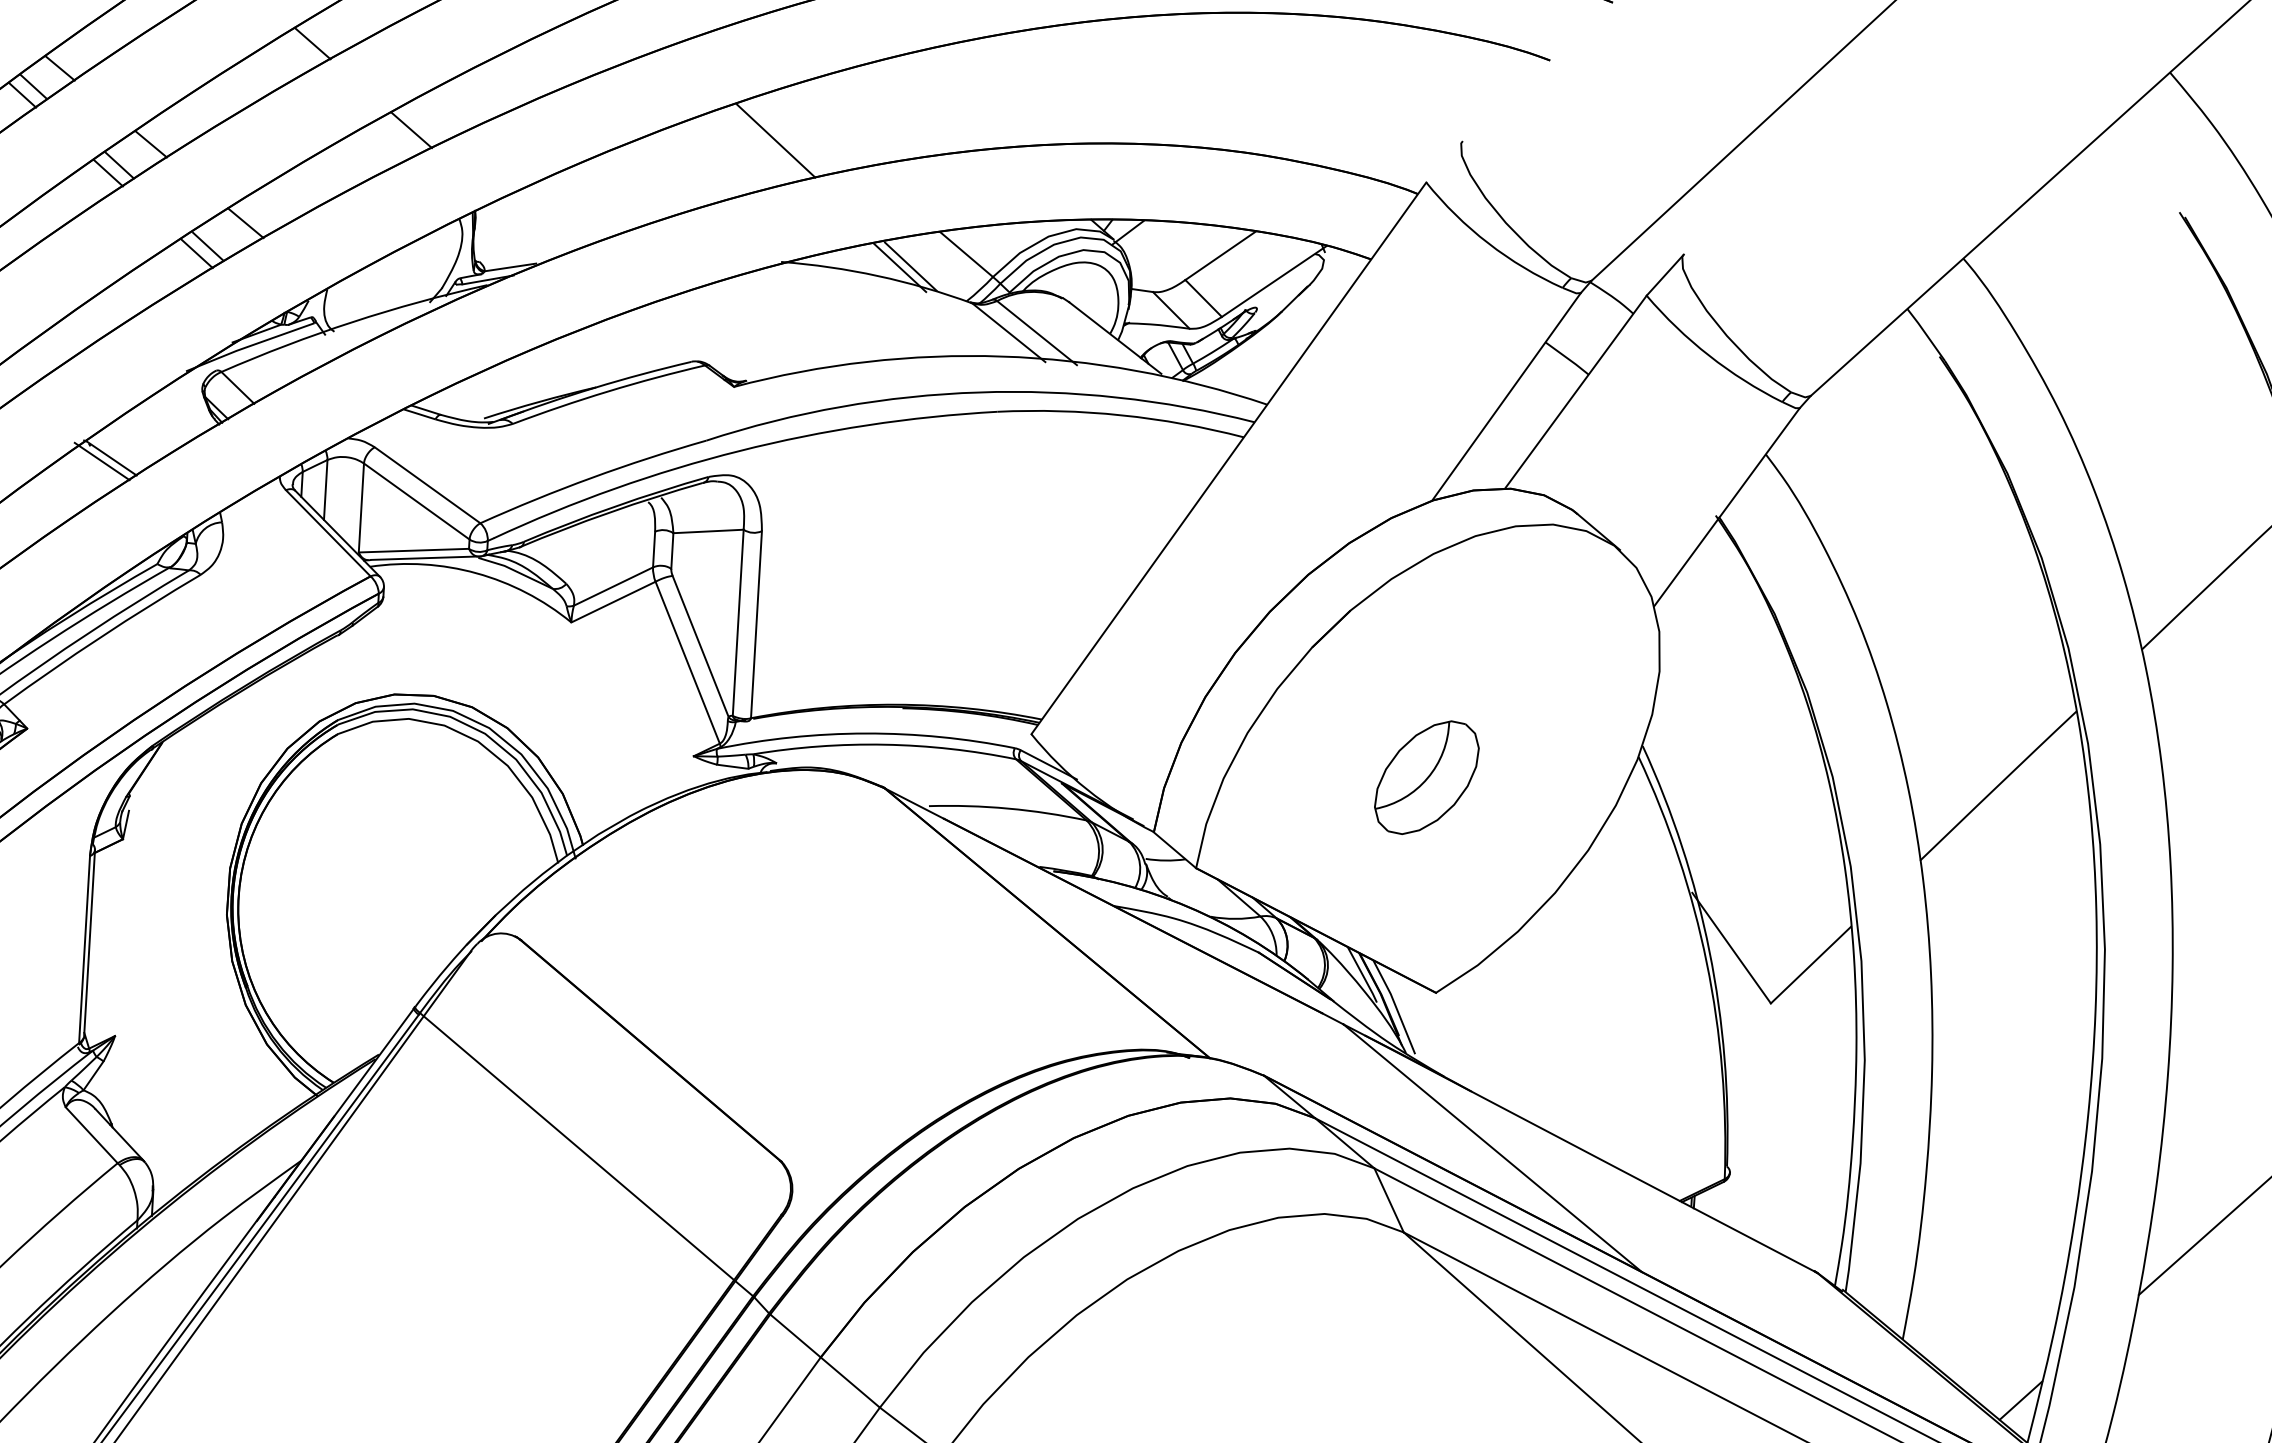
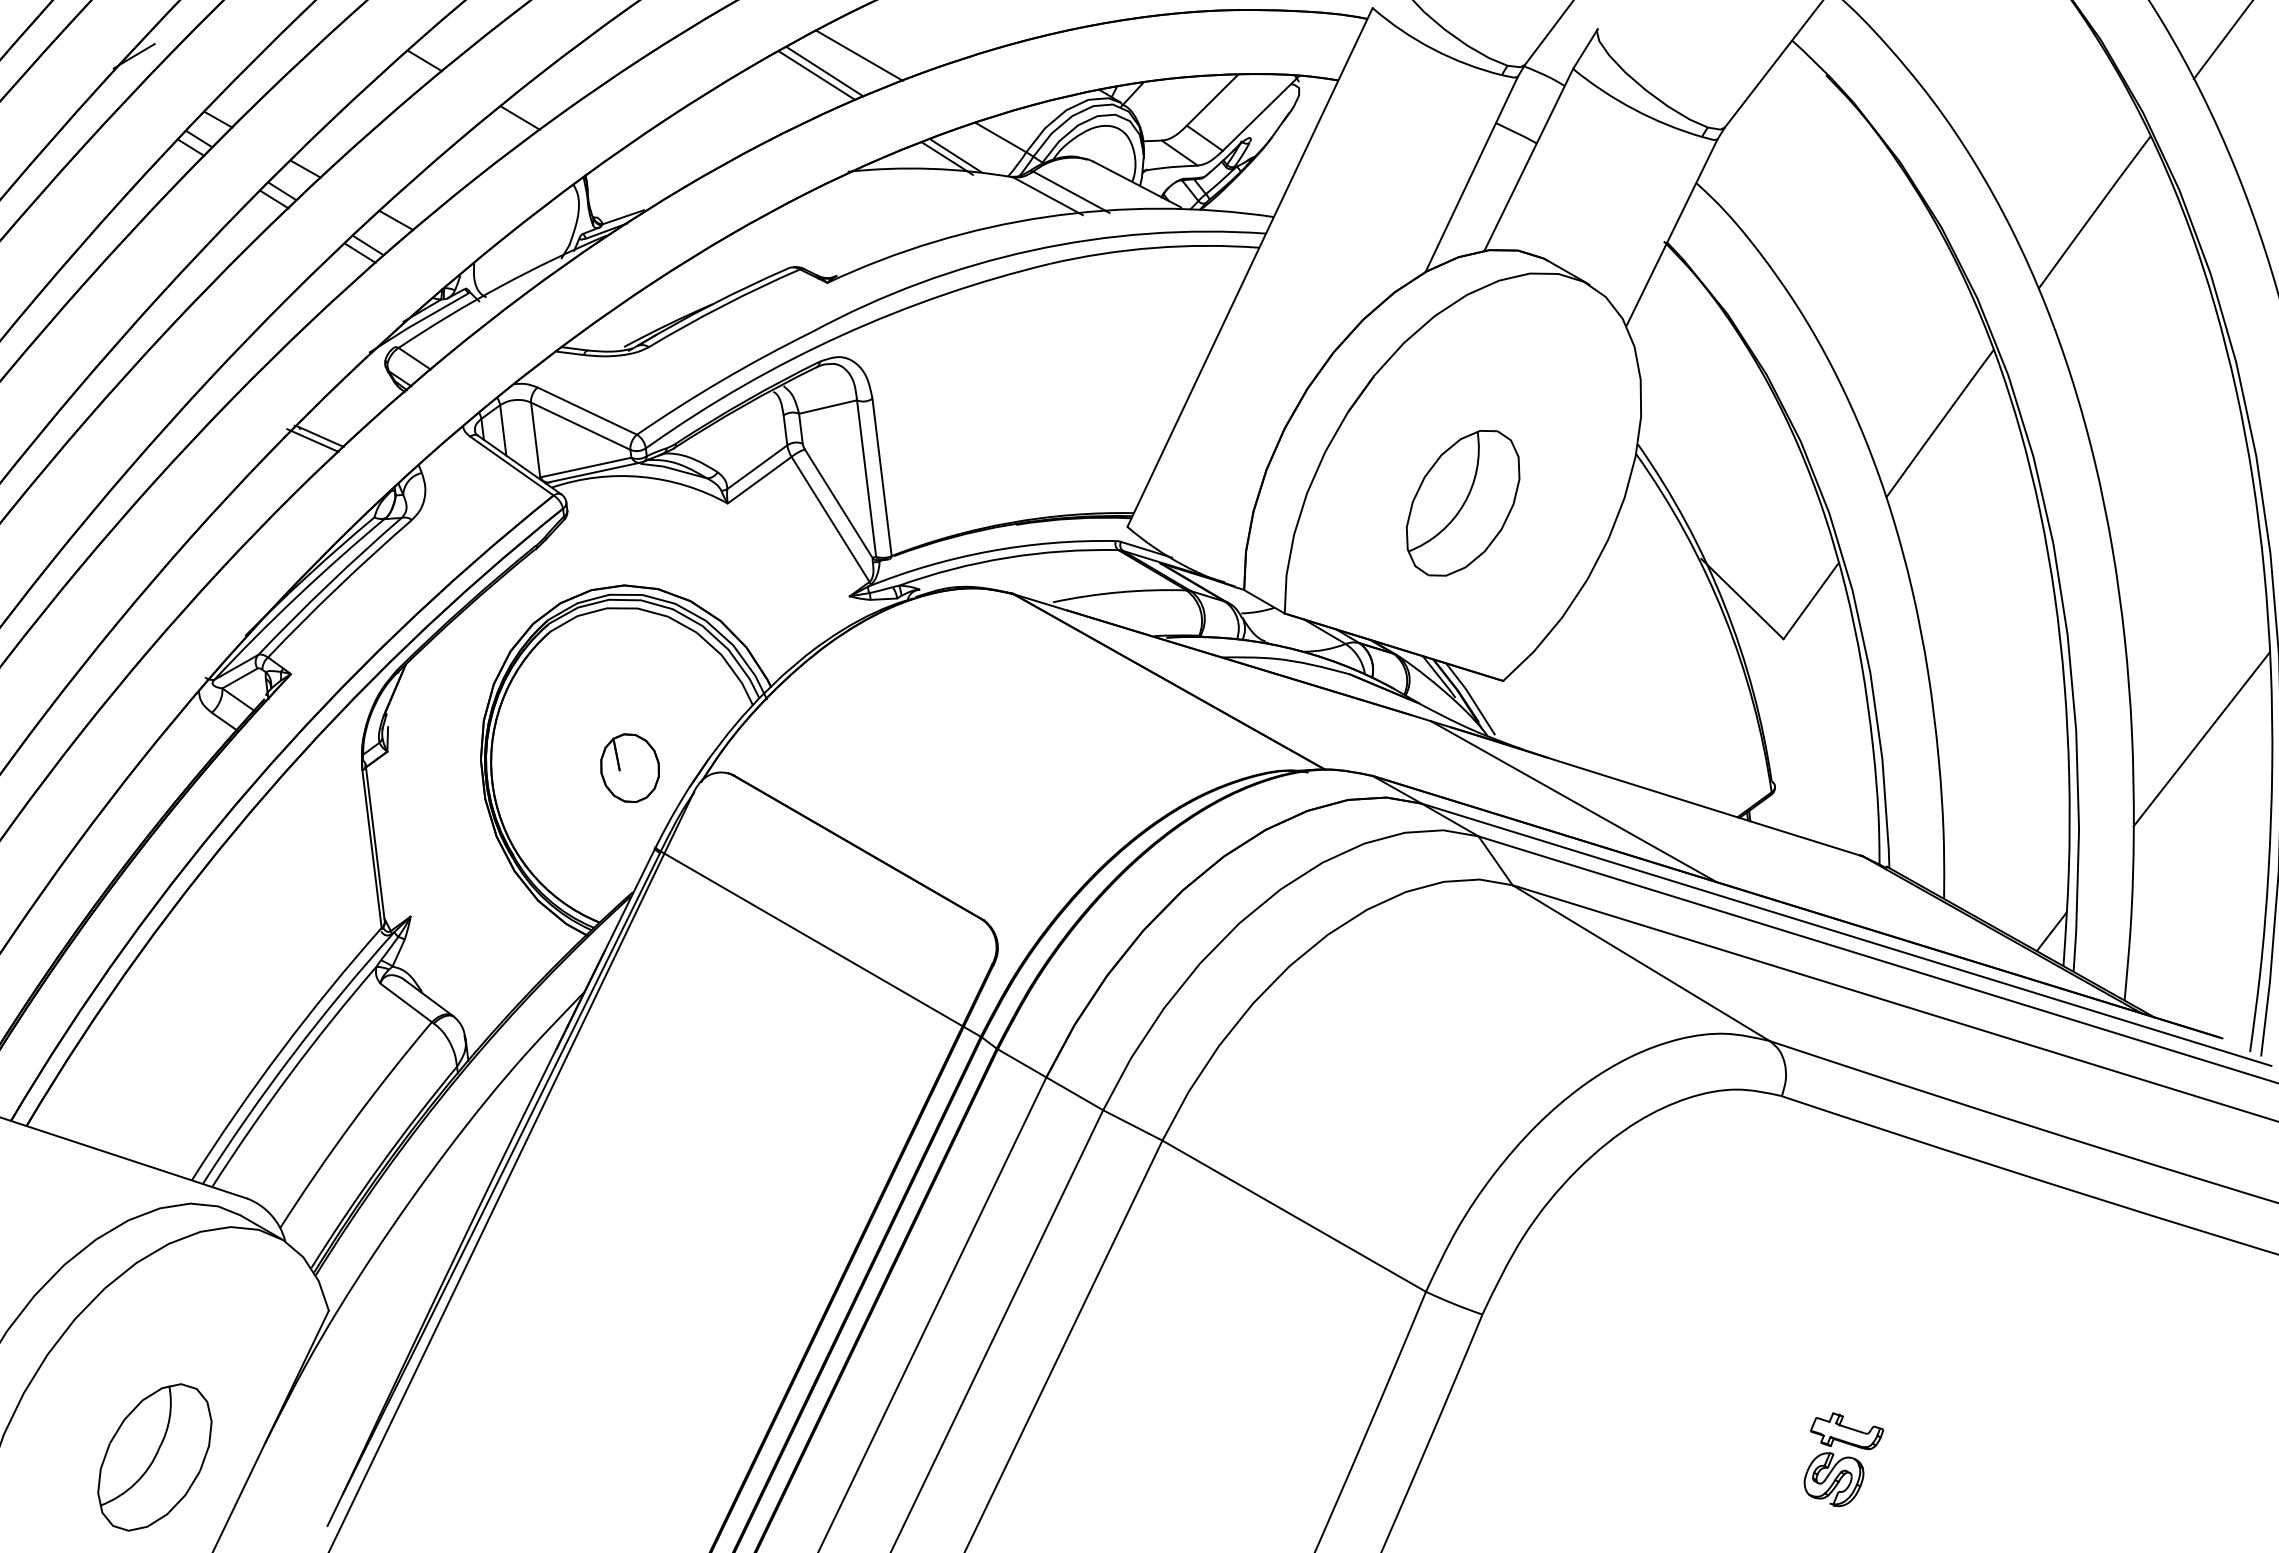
line: (819, 129) -> (859, 55), added
line: (765, 143) -> (816, 75), added
part: (1426, 777) -> (1462, 503), size x1.43
part: (401, 908) -> (629, 767), added

